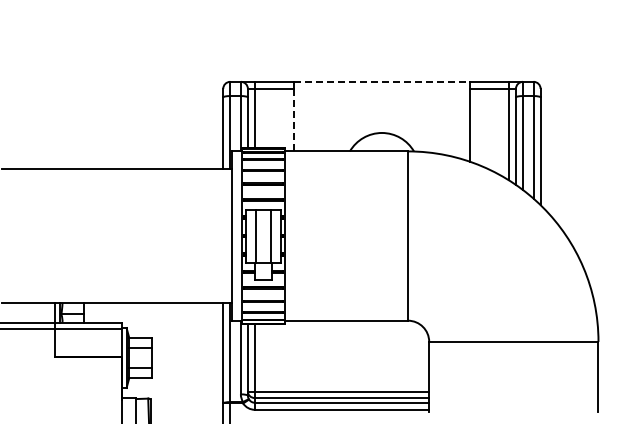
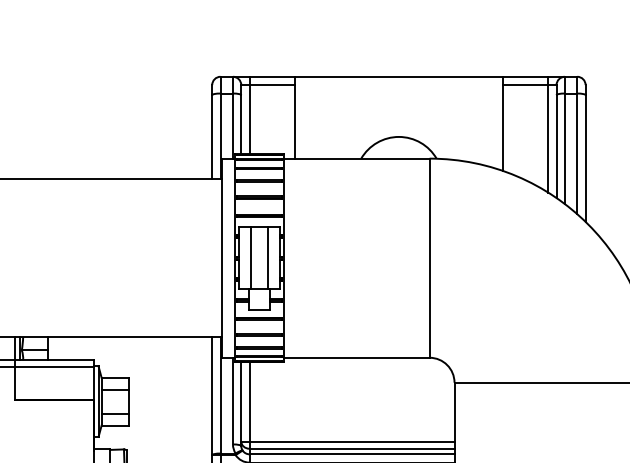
line: (382, 81) -> (399, 76), dashed -> solid
line: (293, 120) -> (294, 122), dashed -> solid

